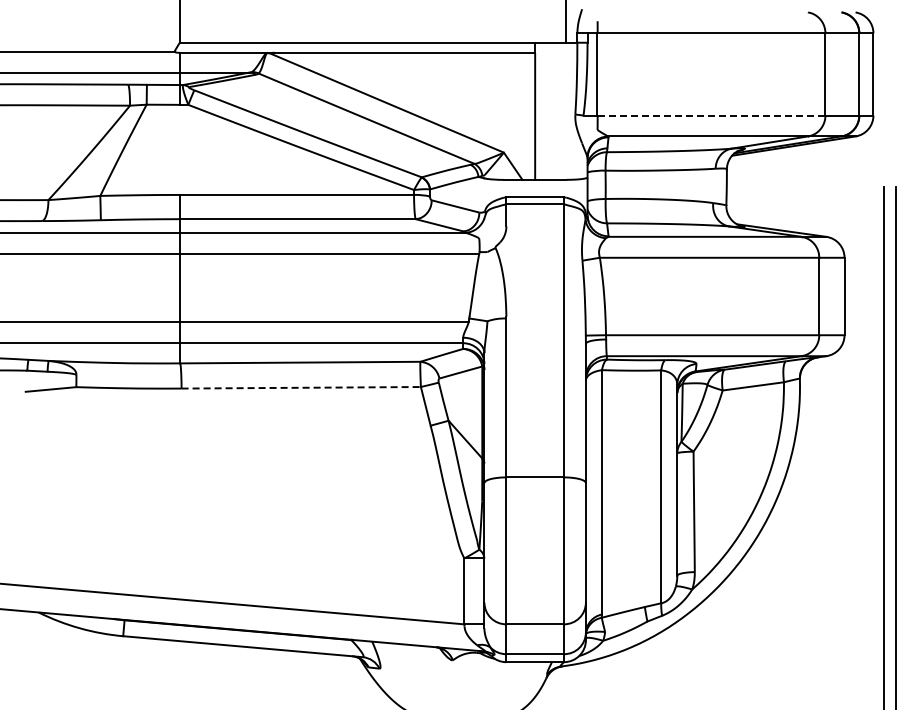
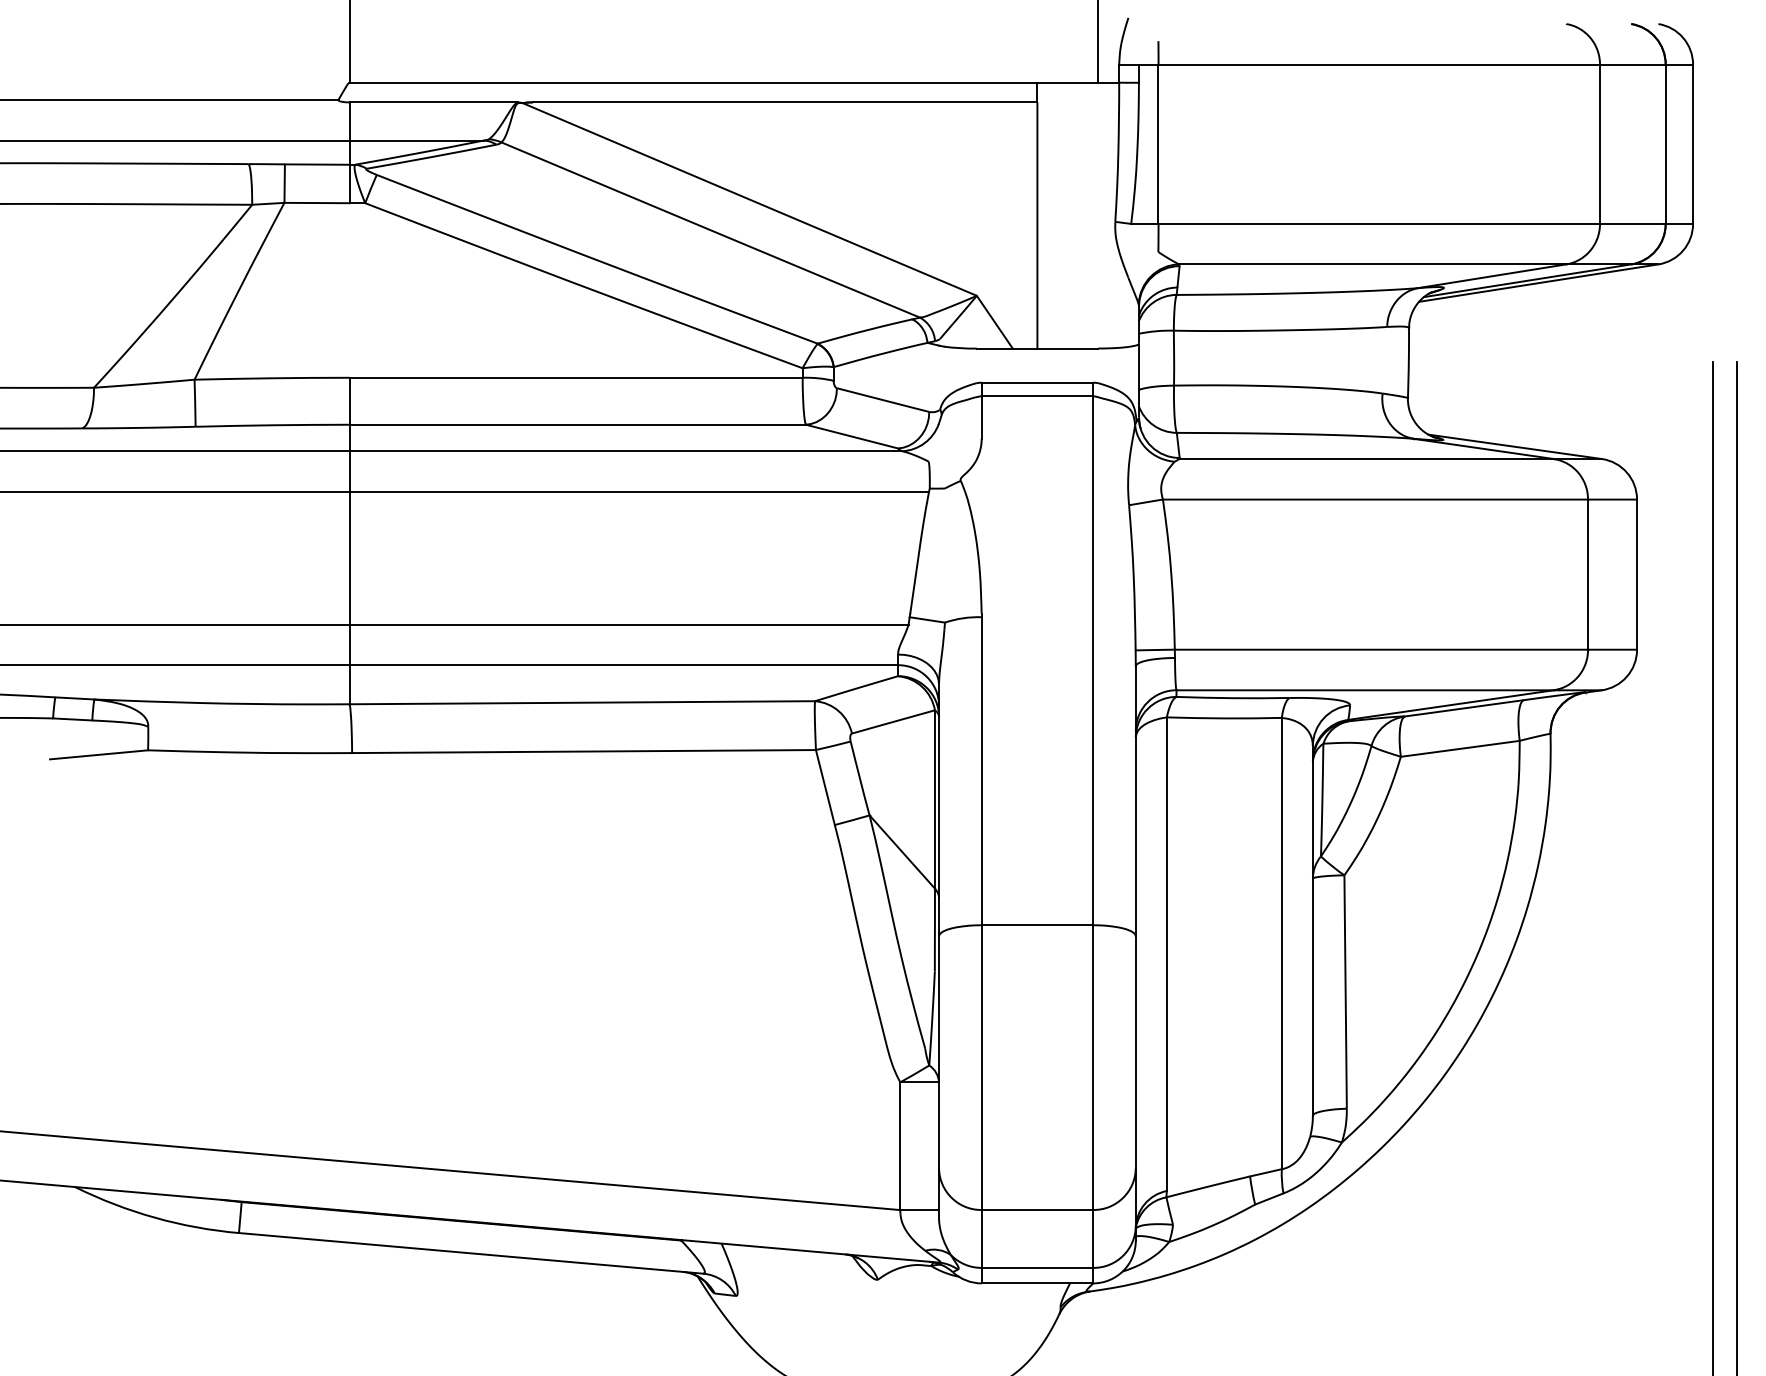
line: (711, 115) -> (1379, 223), dashed -> solid
line: (301, 387) -> (584, 750), dashed -> solid

